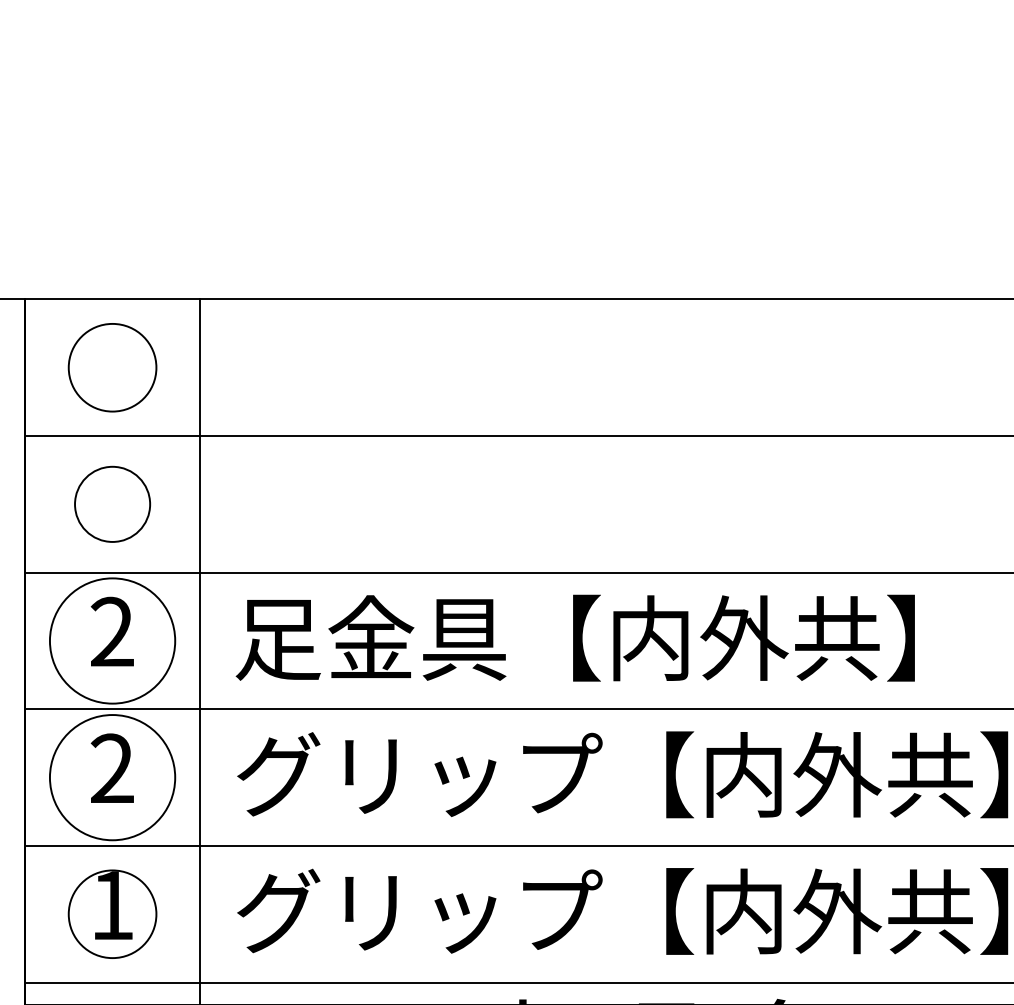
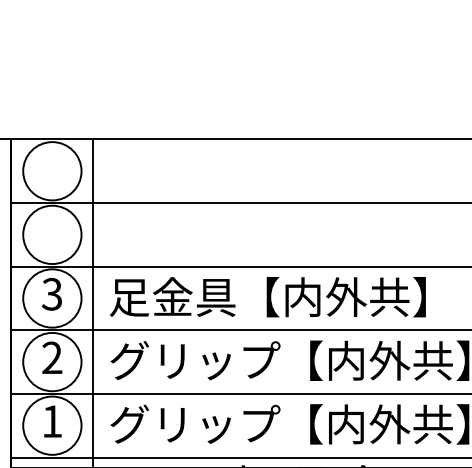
circle: (112, 368) -> (52, 171), size x1.43
circle: (112, 503) -> (52, 234), size x1.67
text: (110, 632) -> (51, 294), 2 -> 3
circle: (112, 913) -> (52, 425), size x1.43

